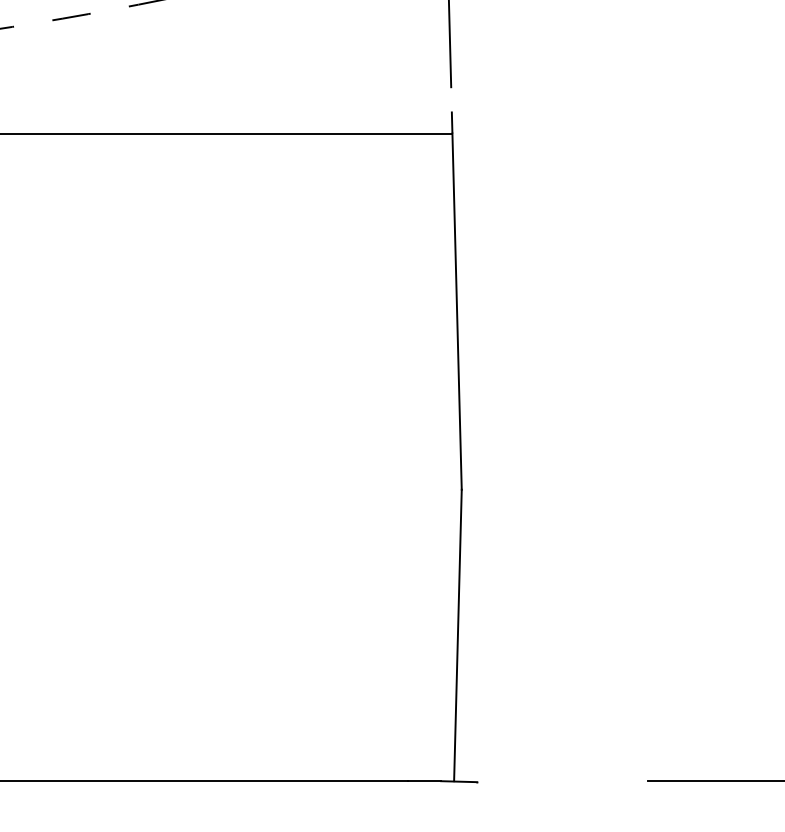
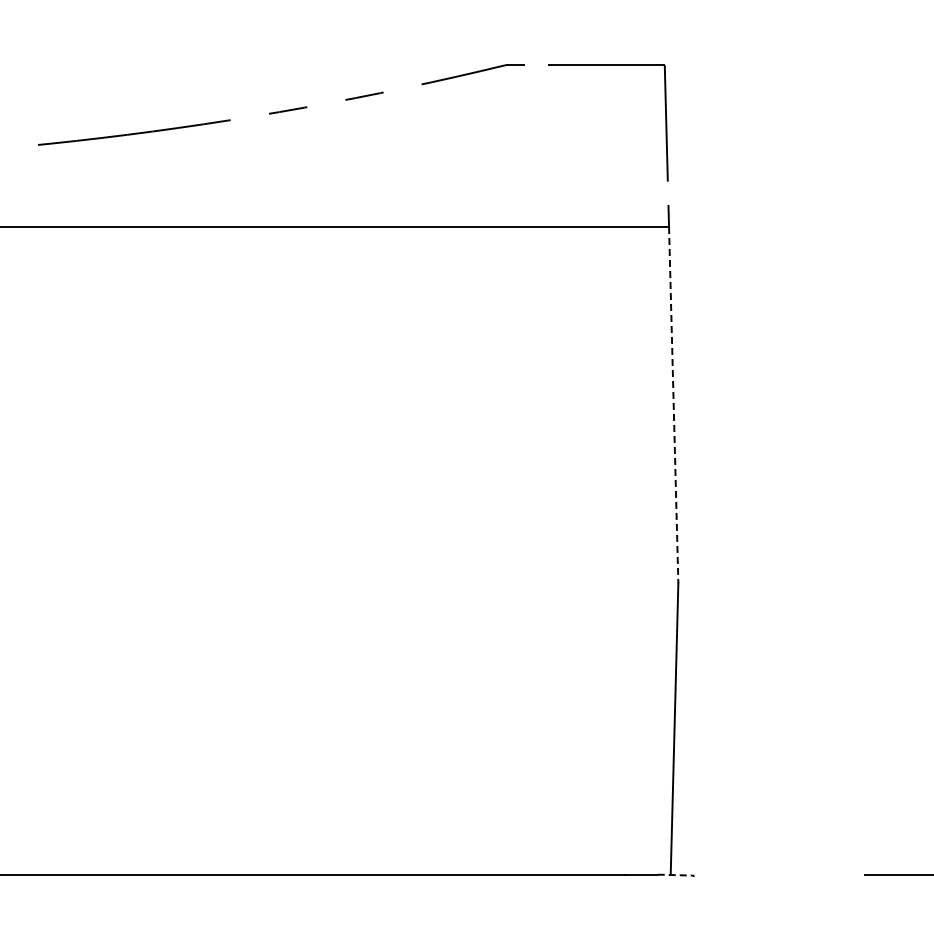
line: (456, 312) -> (673, 405), solid -> dashed
line: (459, 782) -> (676, 875), solid -> dashed

